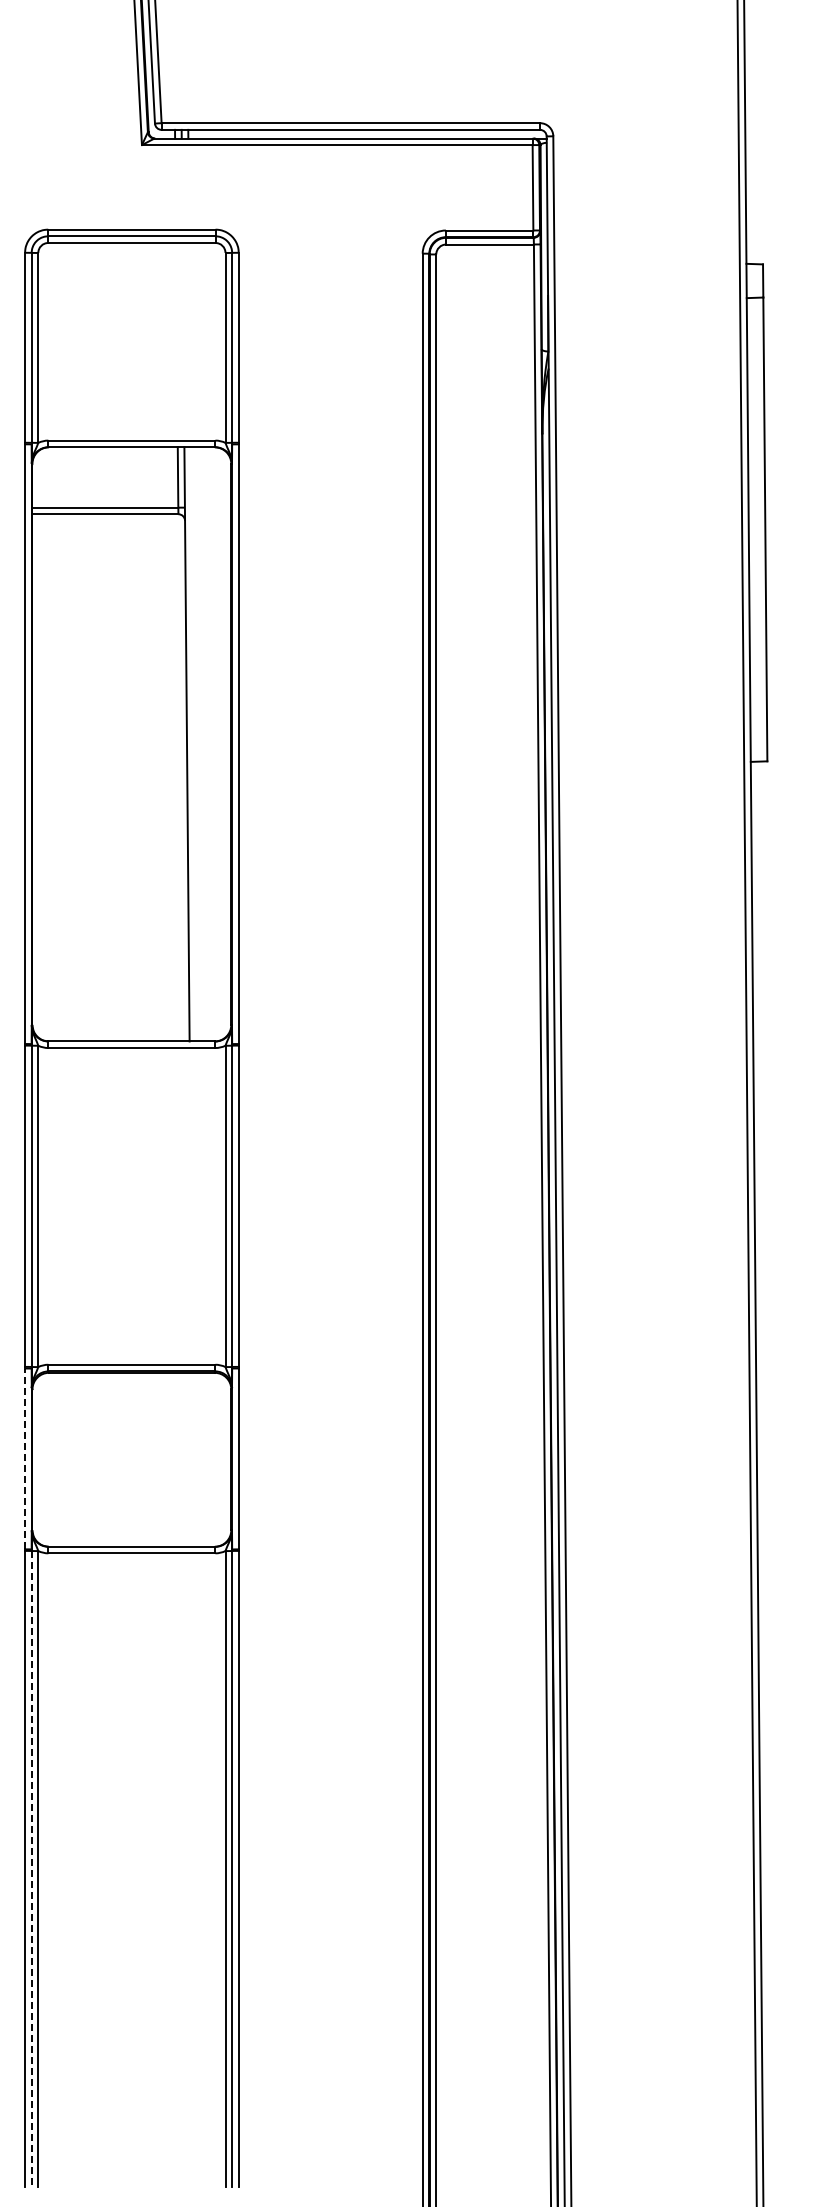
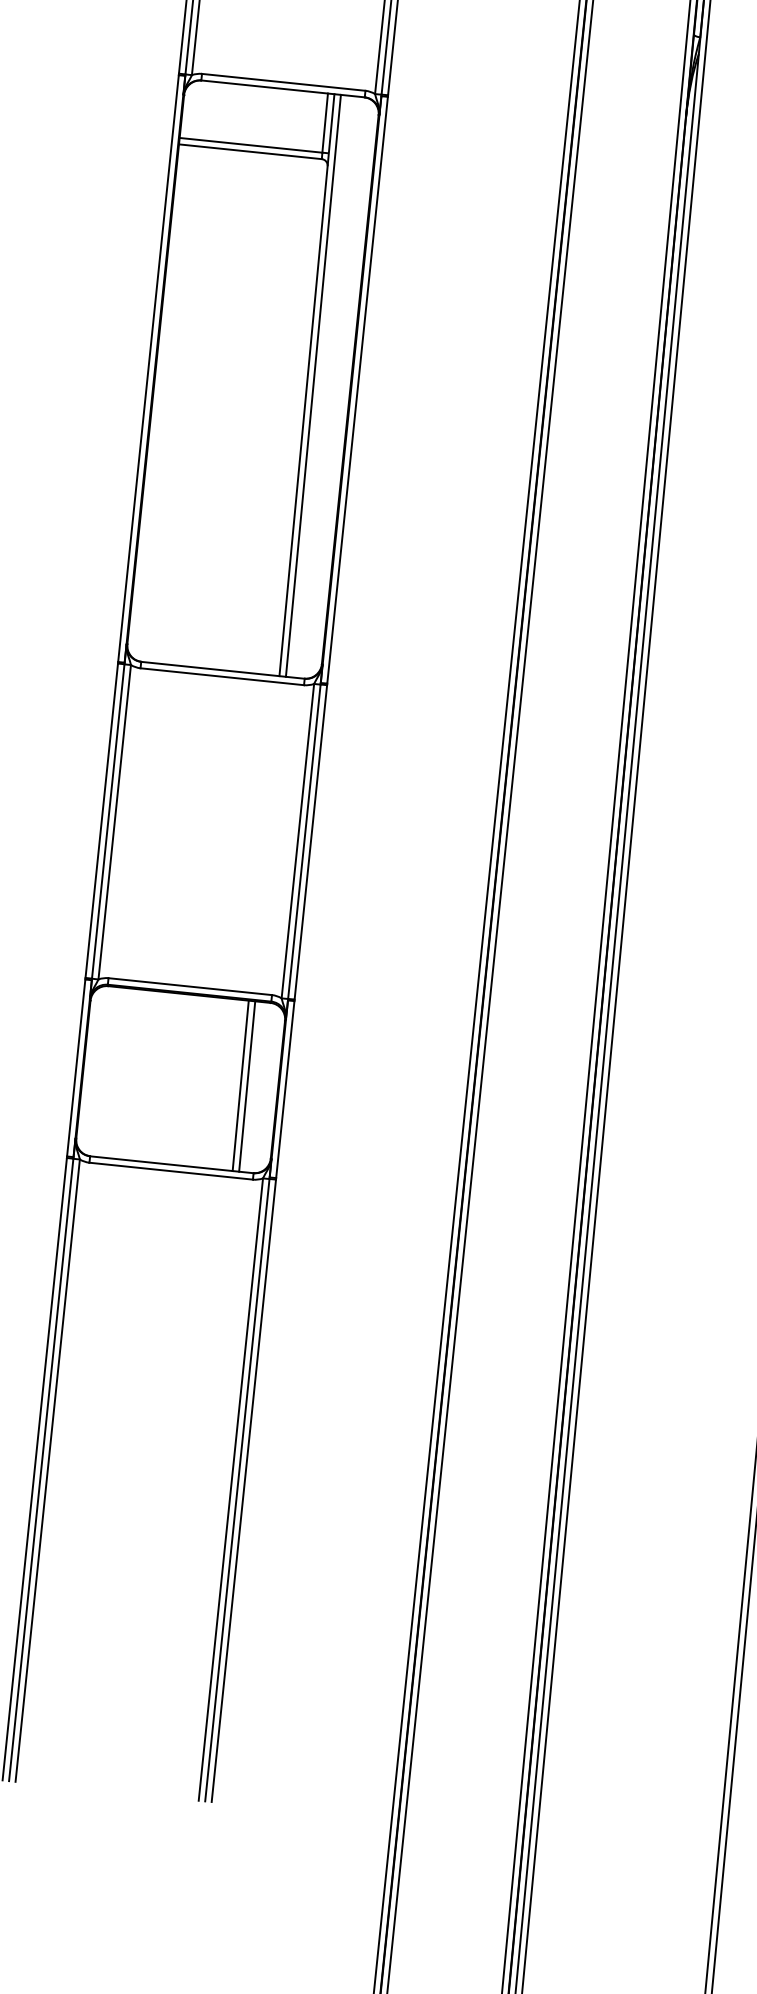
line: (193, 744) -> (313, 385), added
line: (25, 1458) -> (76, 1067), dashed -> solid
line: (193, 1459) -> (240, 1085), added
line: (199, 1459) -> (246, 1086), added
line: (31, 1869) -> (41, 1470), dashed -> solid

